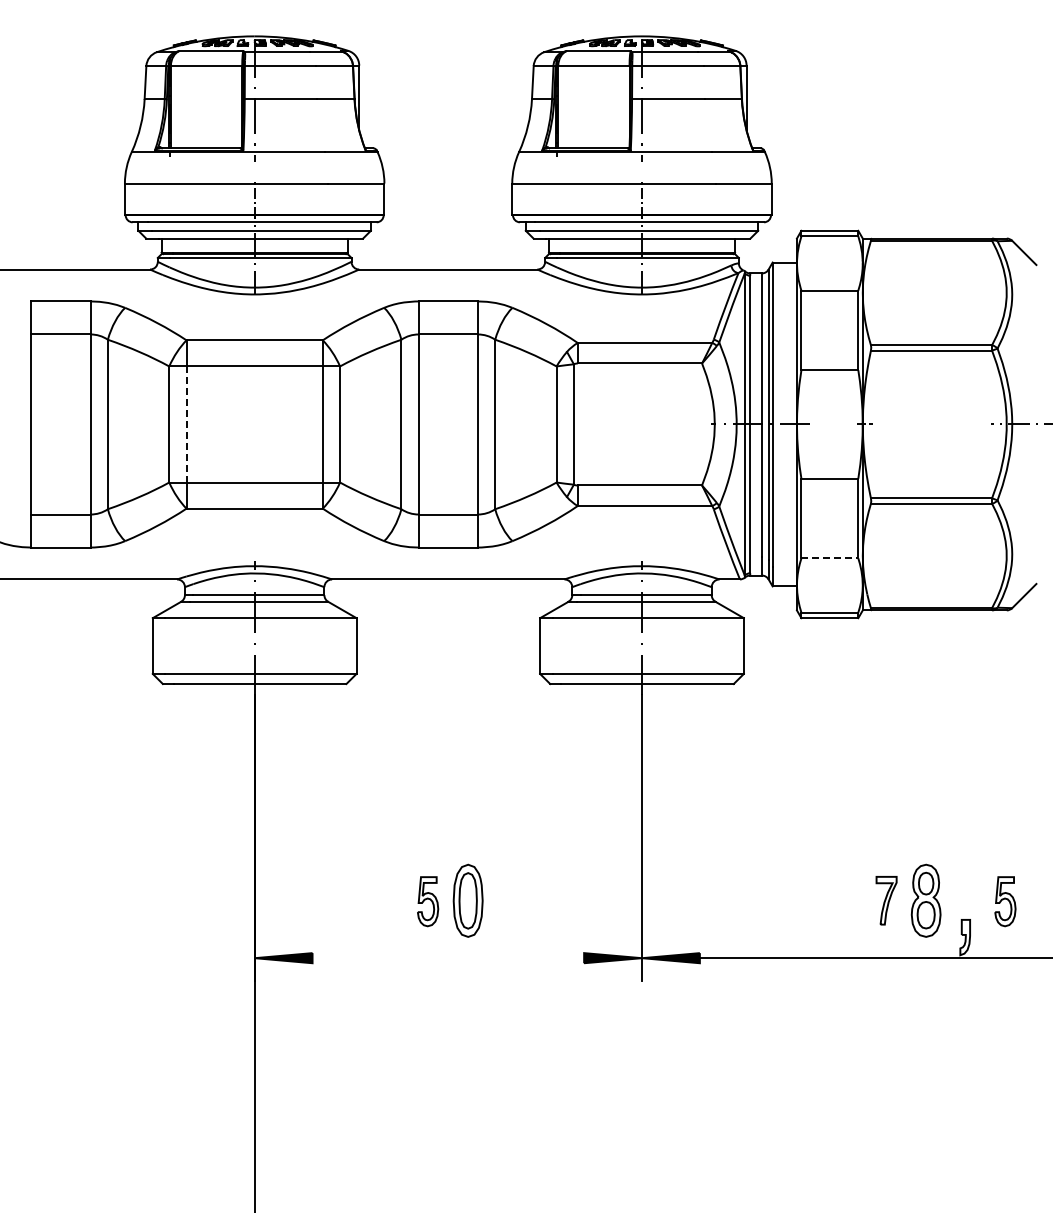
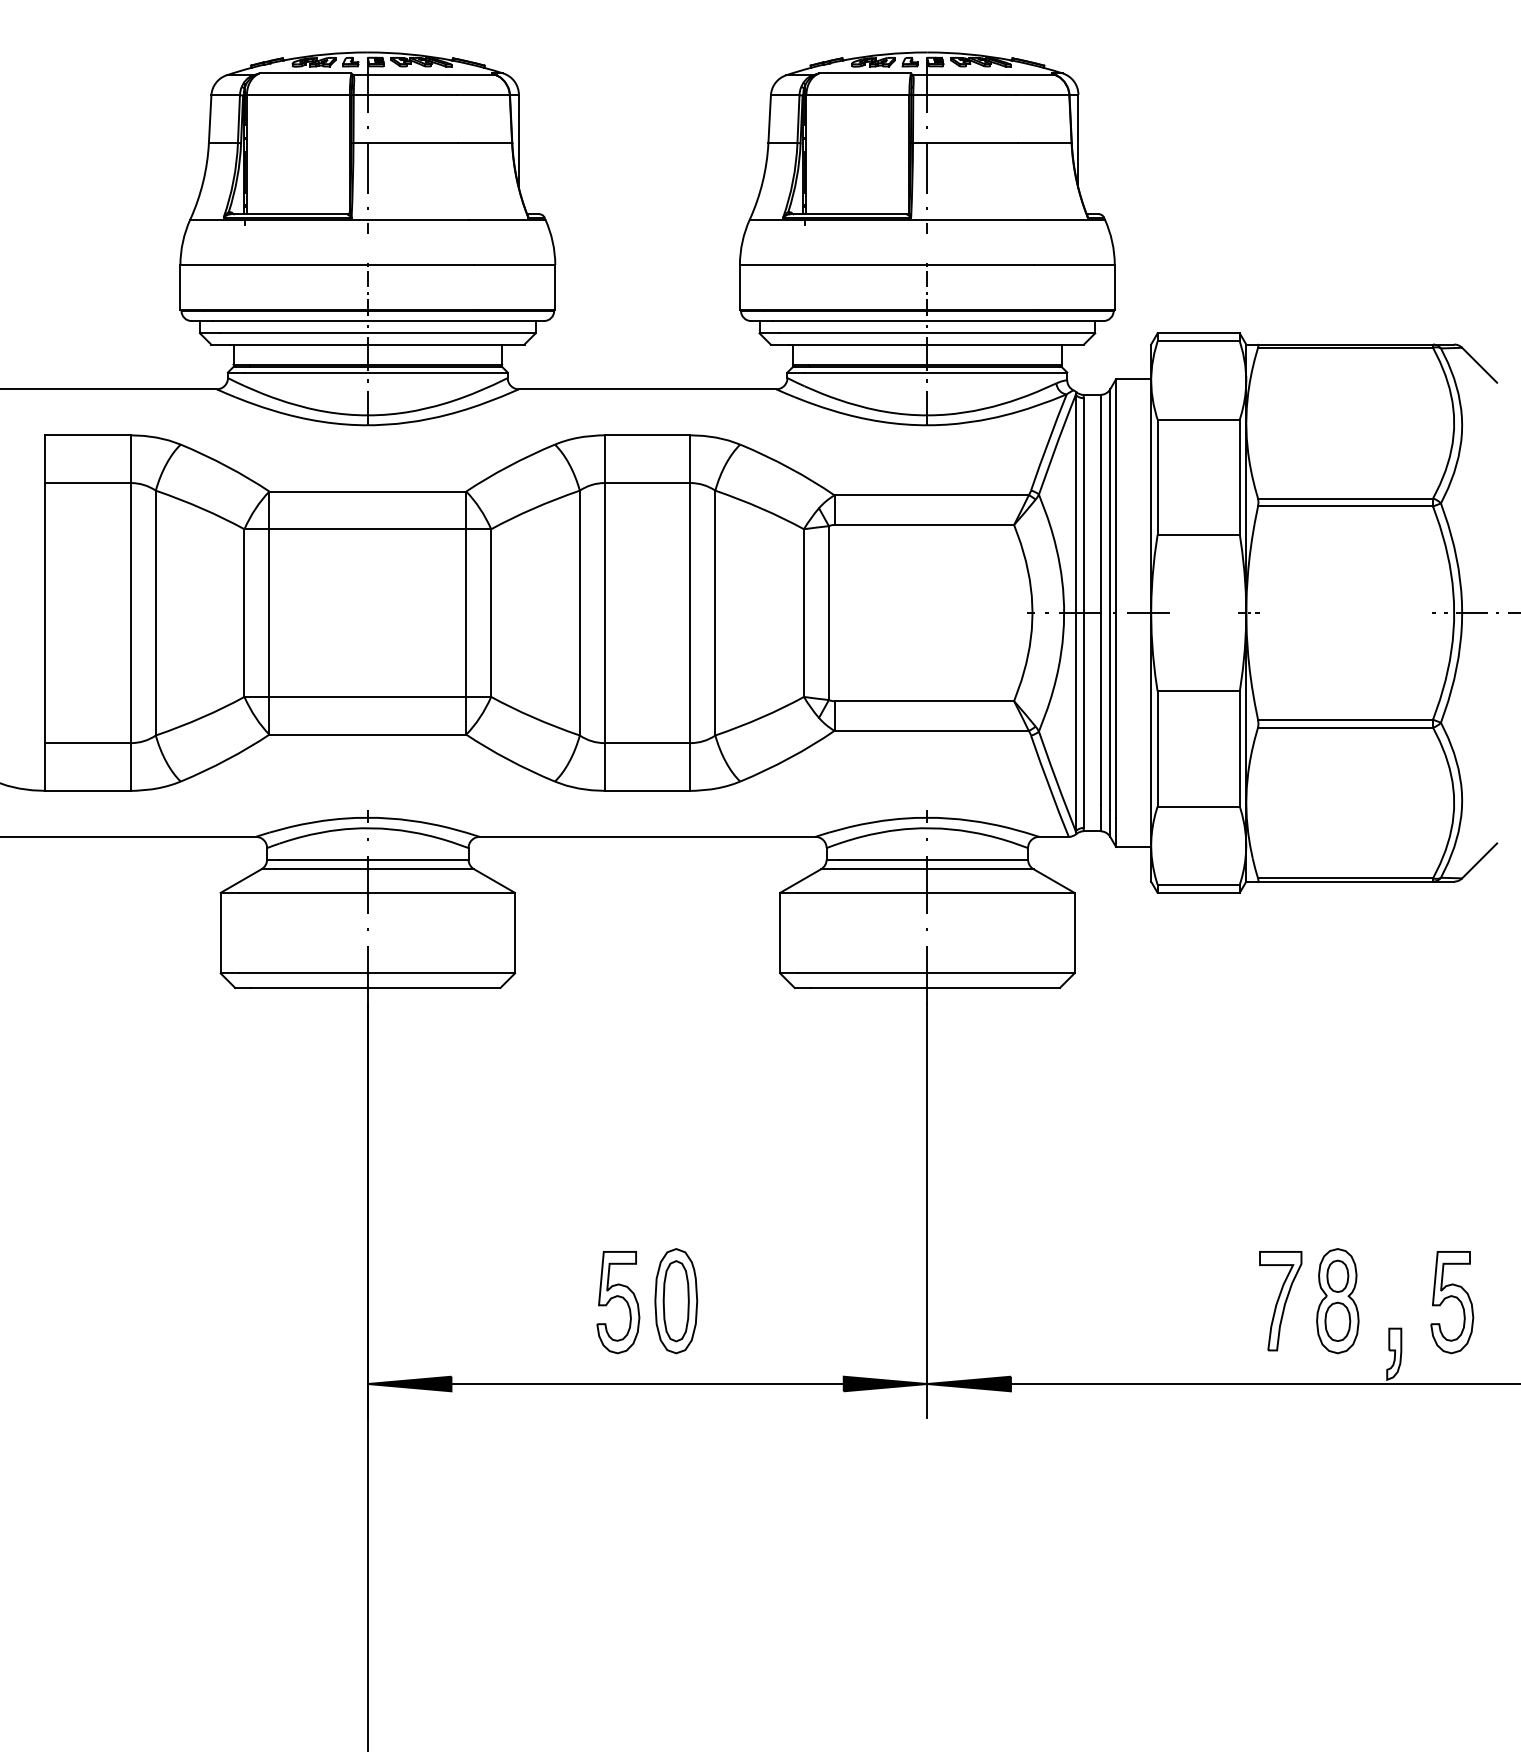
line: (186, 424) -> (269, 613), dashed -> solid
line: (830, 558) -> (1199, 806), dashed -> solid
part: (886, 900) -> (1280, 1300), size x1.43
part: (427, 901) -> (617, 1302), size x1.43
part: (1005, 901) -> (1452, 1302), size x1.43
line: (448, 958) -> (647, 1384), added

